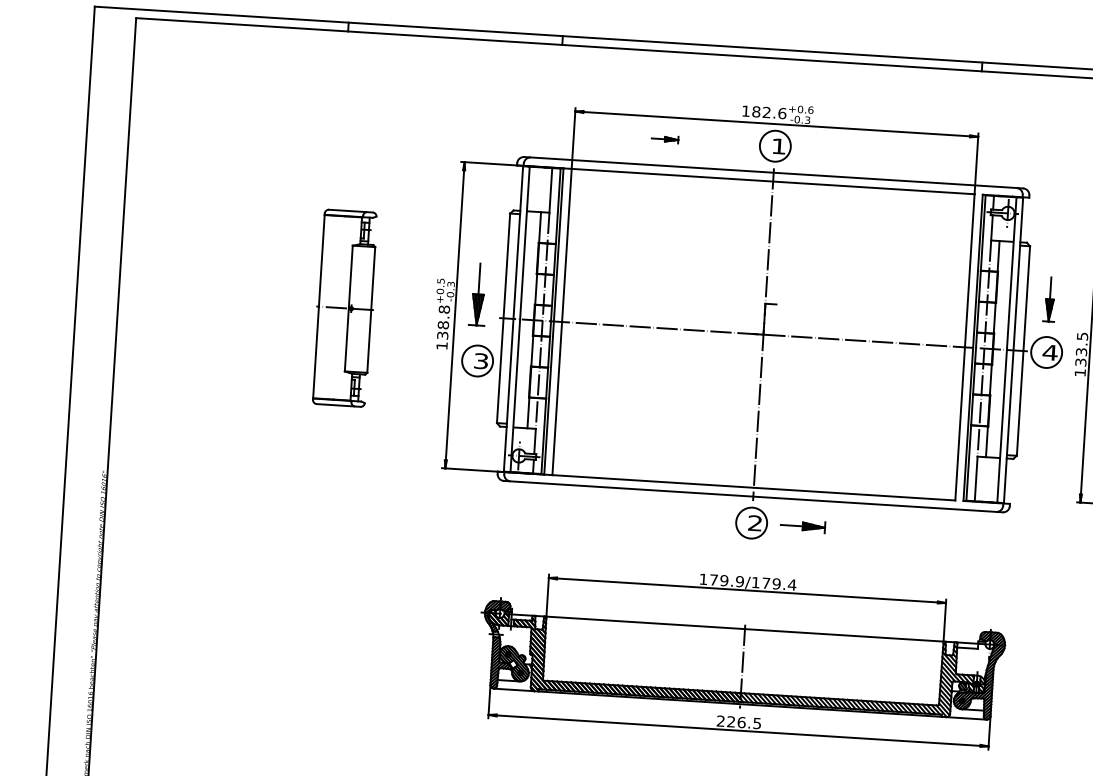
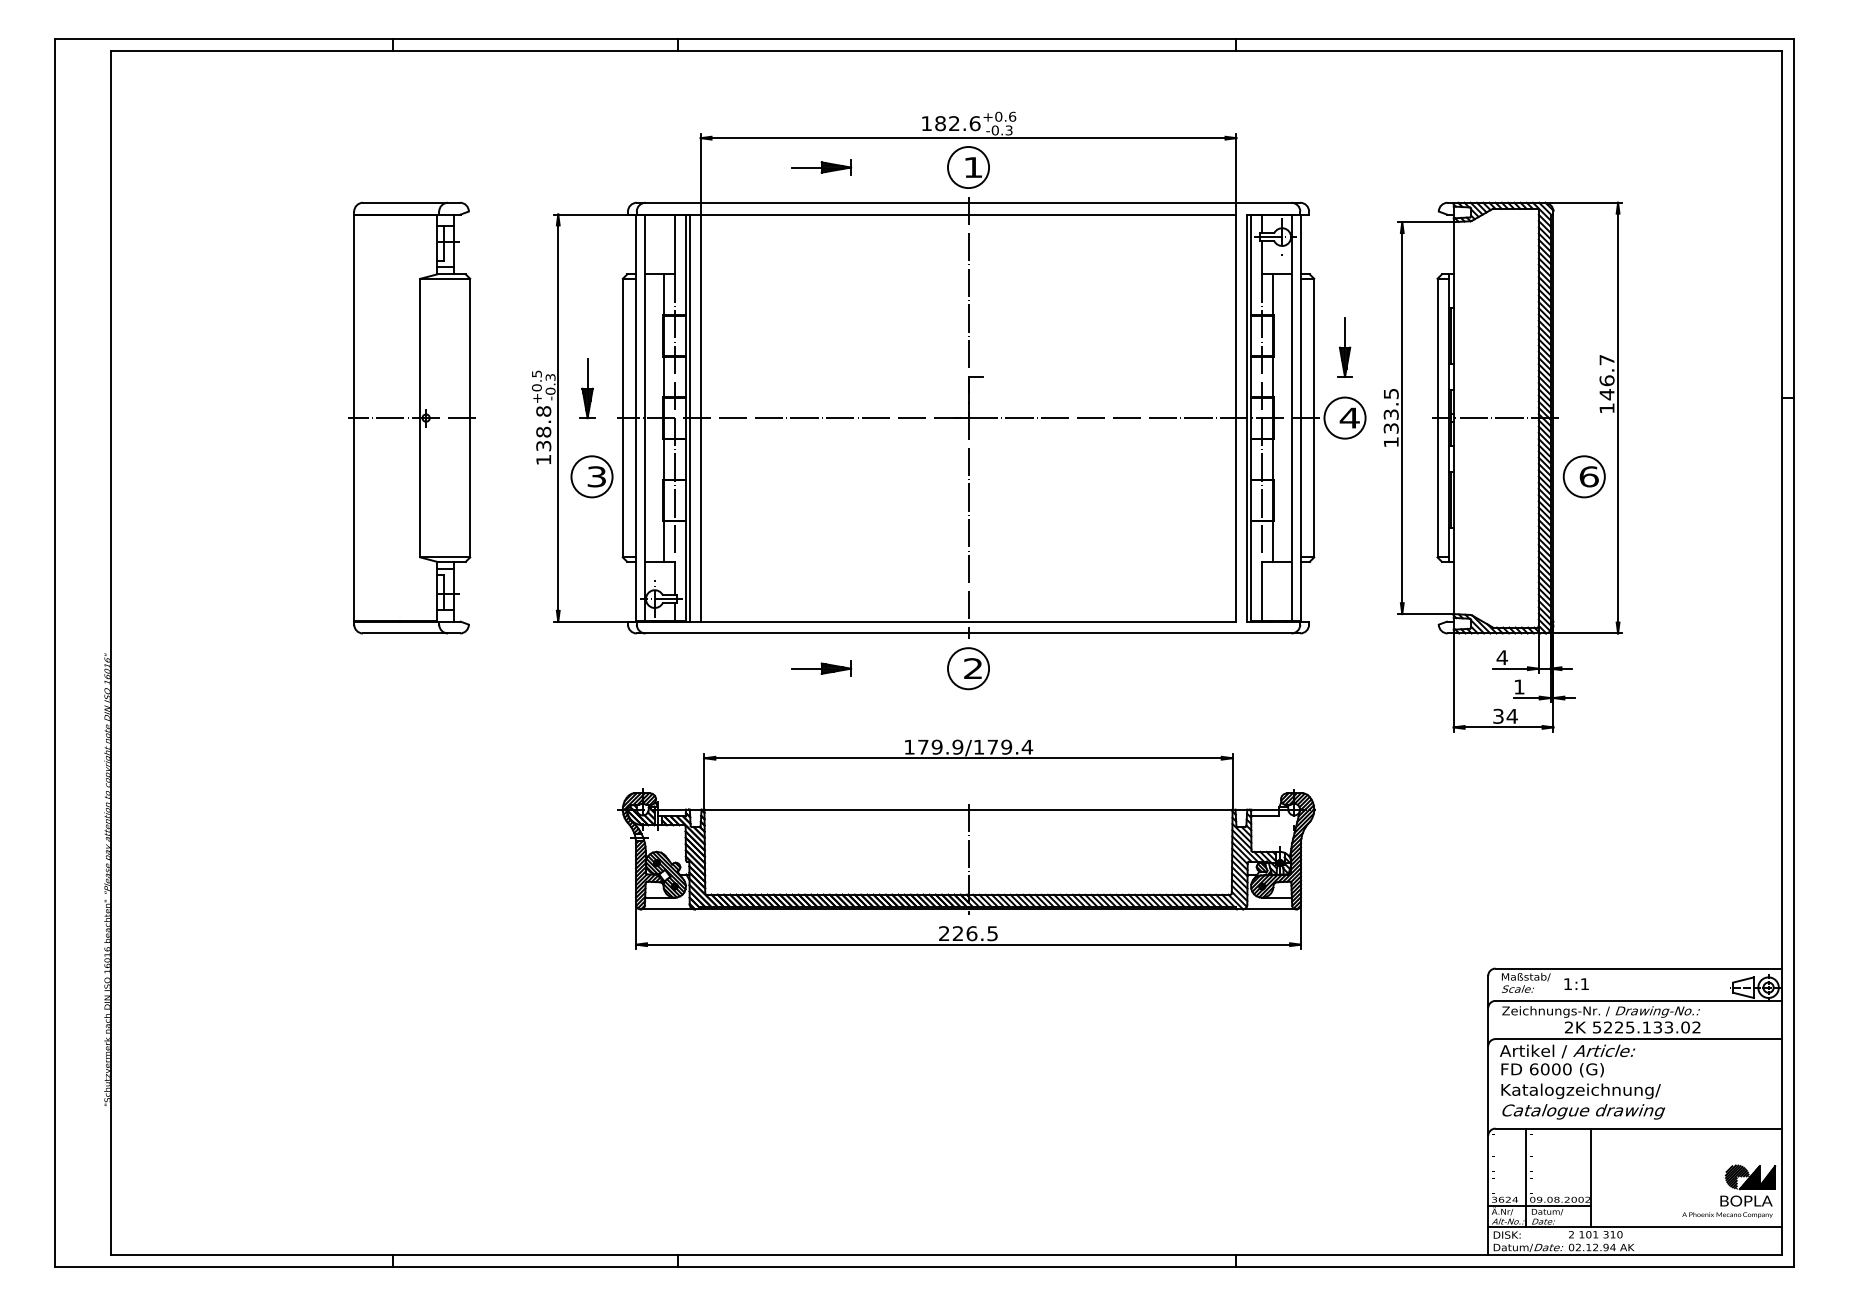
part: (664, 139) -> (821, 167), size x1.67
part: (478, 294) -> (587, 388), size x0.71
part: (344, 307) -> (411, 417), size x1.67
part: (802, 526) -> (821, 668), moved

